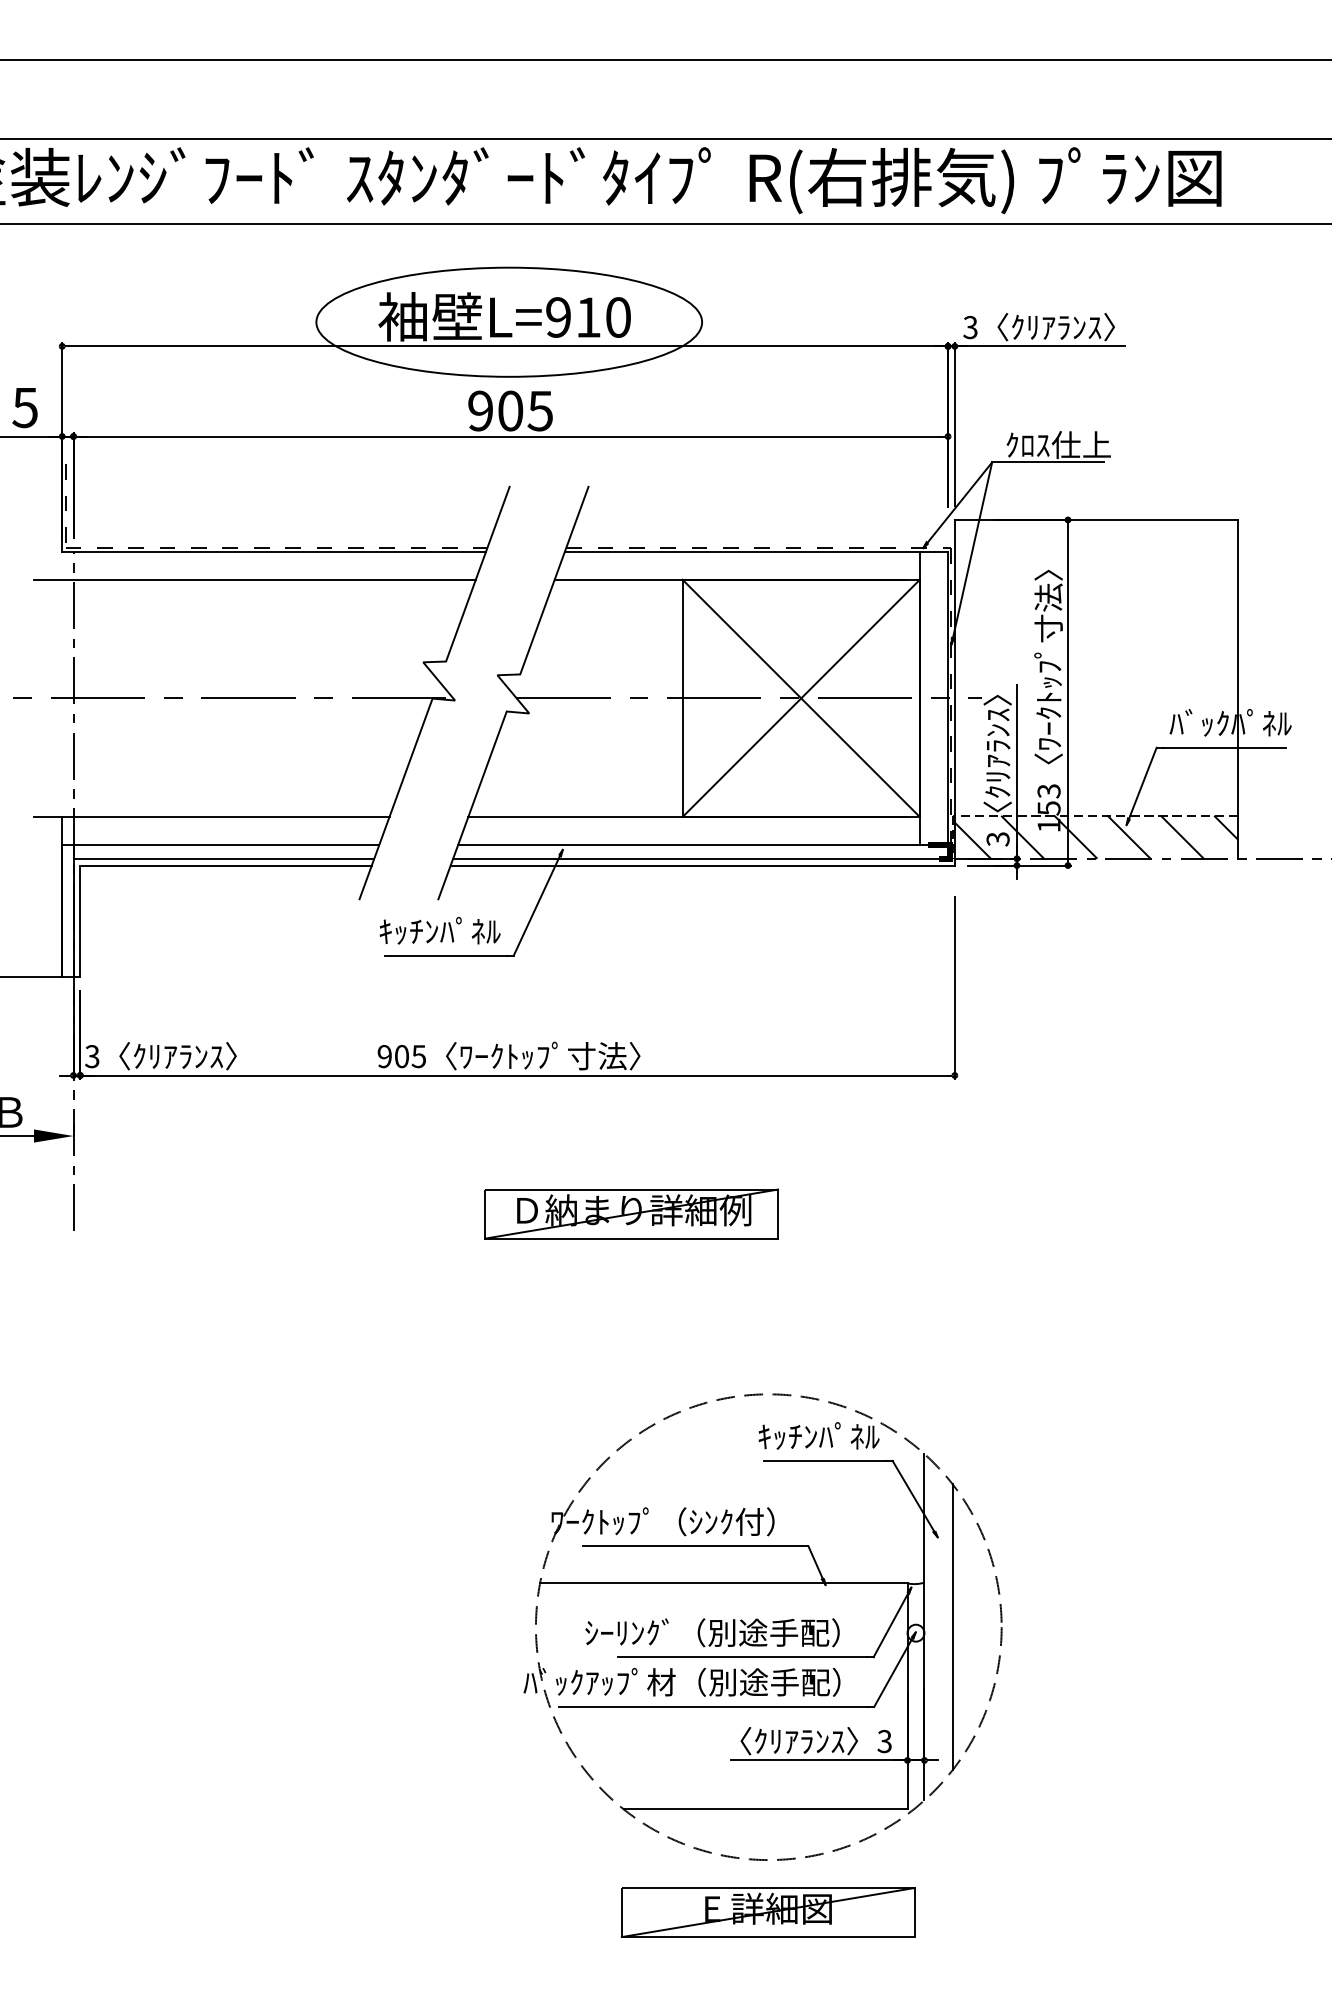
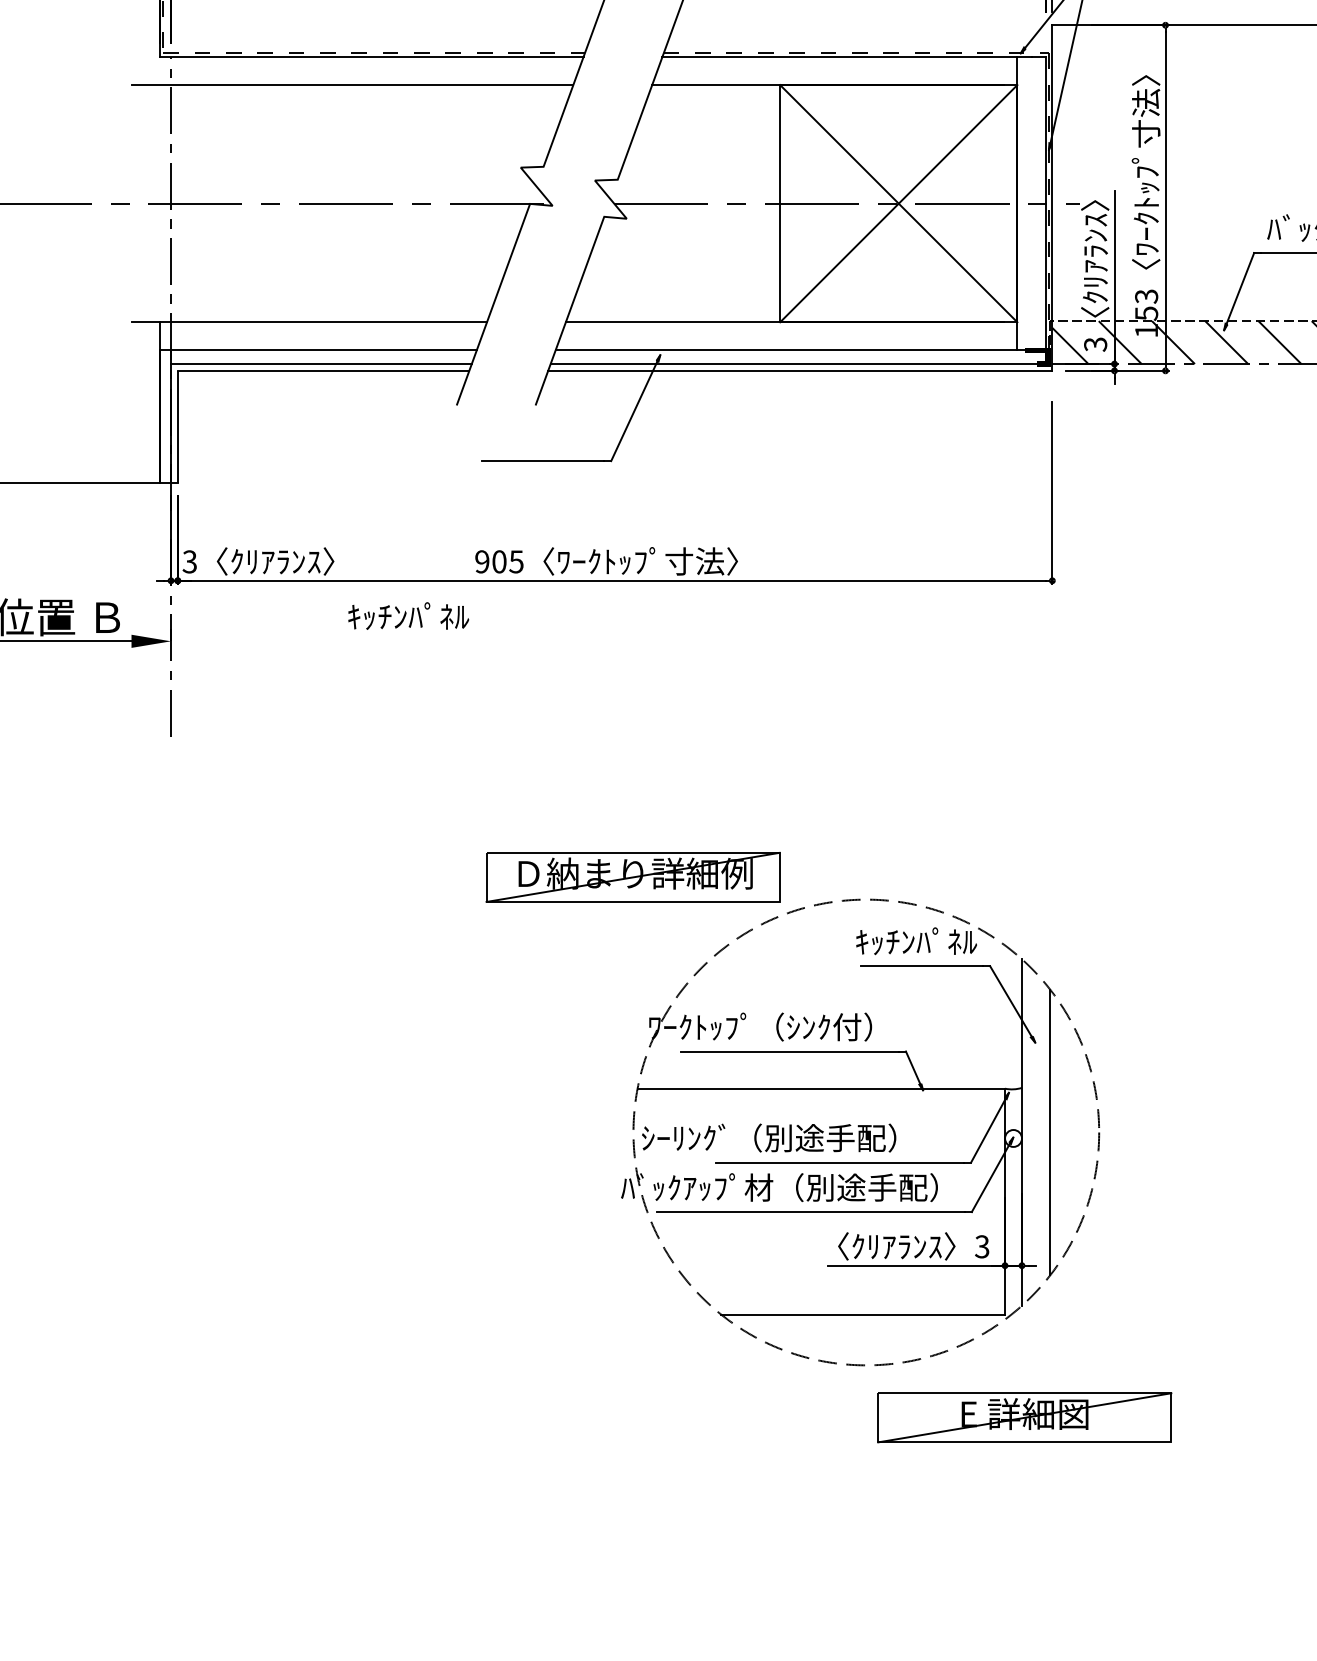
text: (439, 930) -> (408, 615), moved
part: (631, 1213) -> (633, 876), moved
text: (712, 1632) -> (769, 1137), moved
part: (767, 1912) -> (1024, 1417), moved

